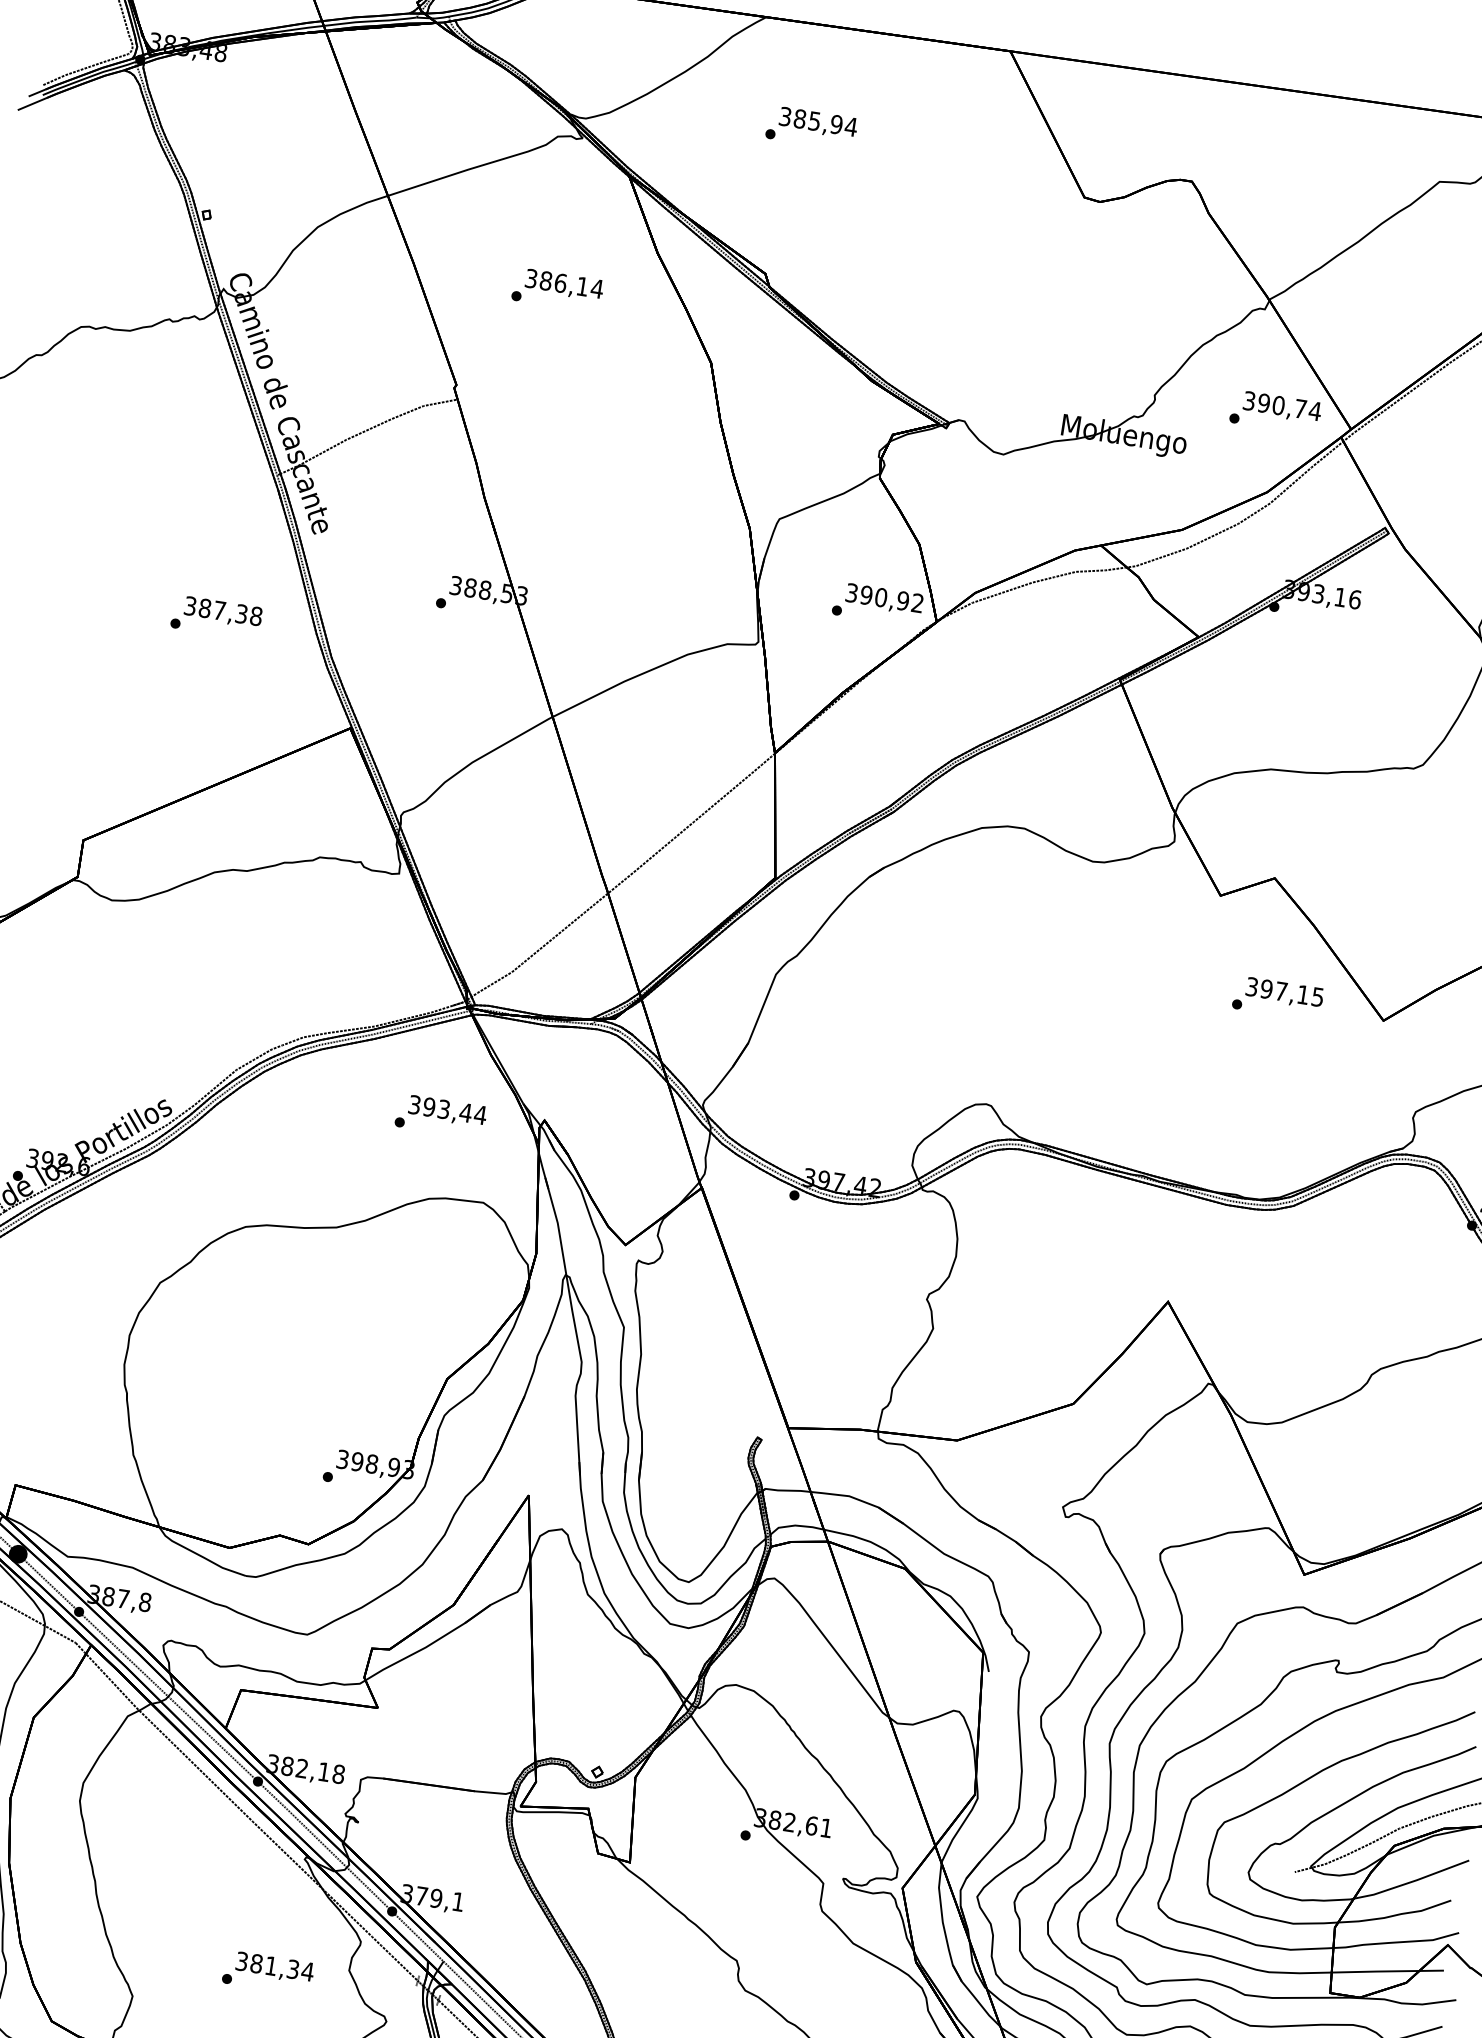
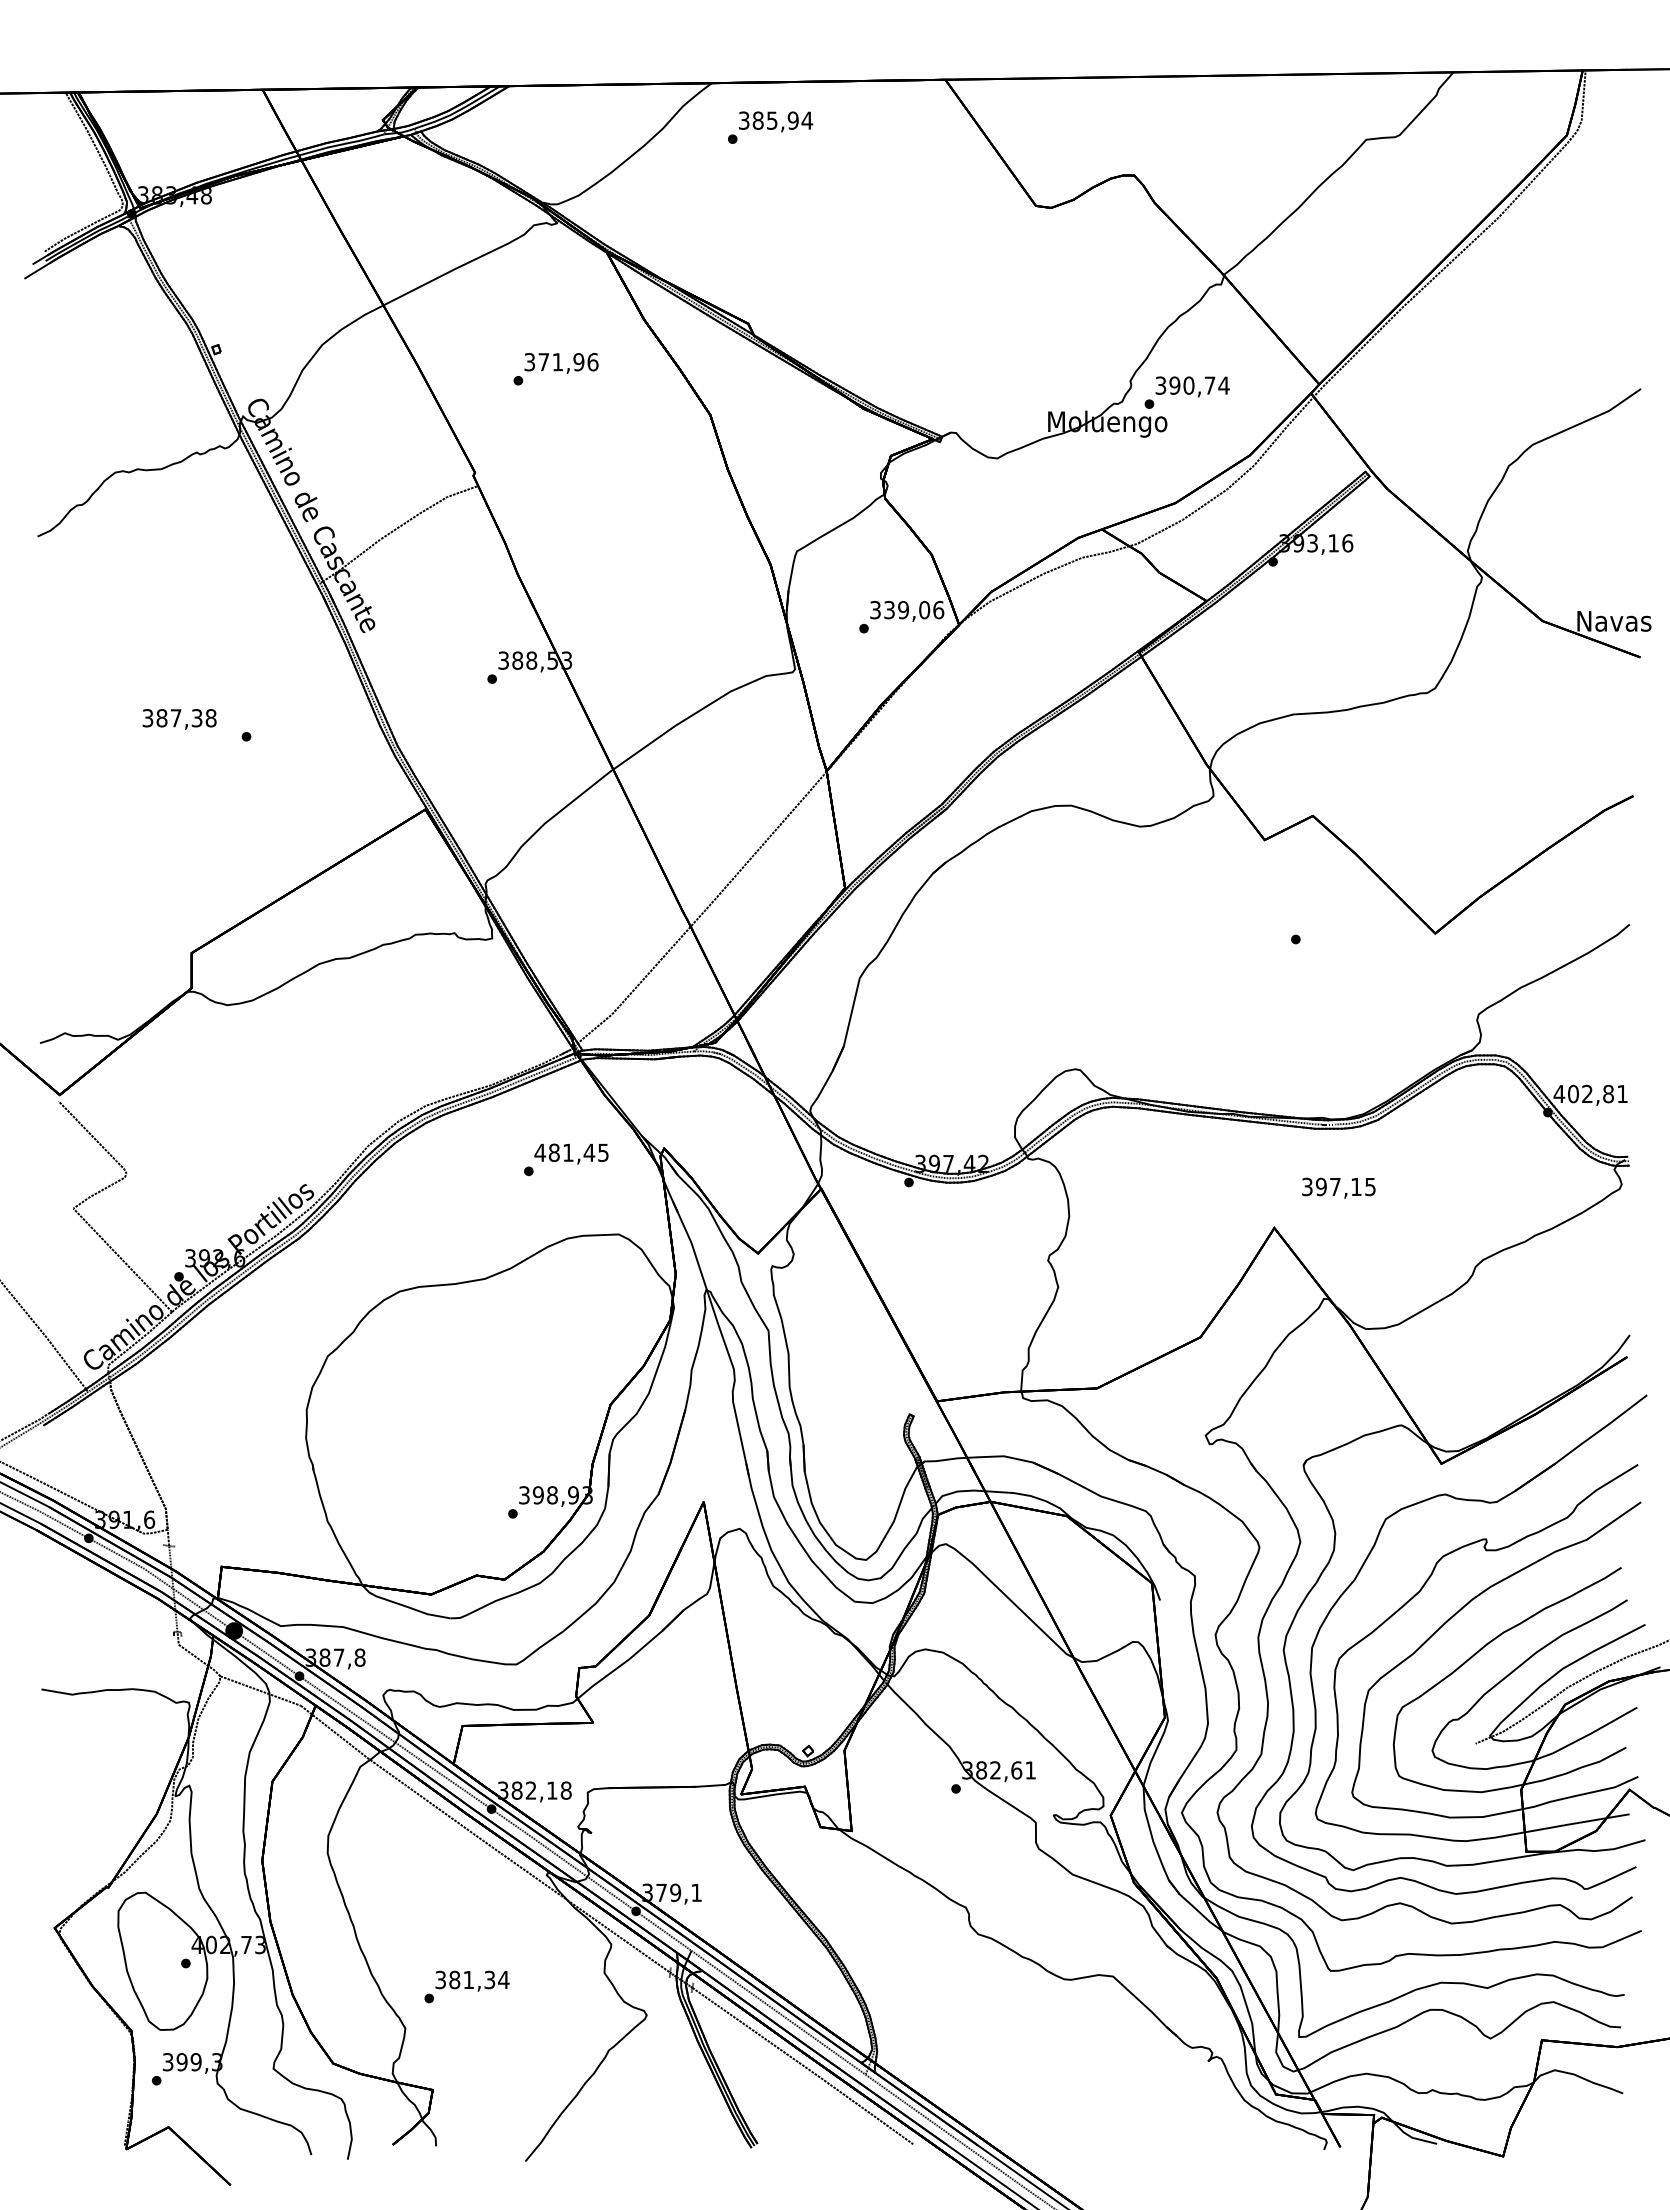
text: (811, 128) -> (770, 127), moved
text: (571, 285) -> (568, 362), 386,14 -> 371,96
text: (1274, 412) -> (1186, 392), moved
text: (892, 598) -> (914, 609), 390,92 -> 339,06
text: (223, 612) -> (179, 719), moved
text: (1284, 992) -> (1338, 1187), moved
text: (447, 1109) -> (571, 1152), 393,44 -> 481,45
text: (267, 1972) -> (466, 1986), moved

